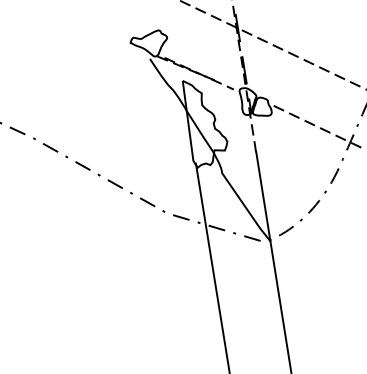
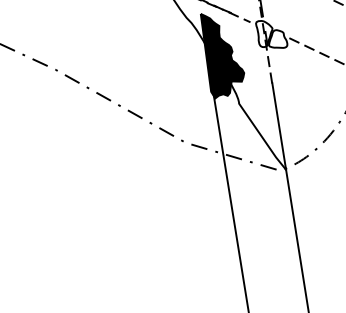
fill: (204, 123) -> (221, 55), added

